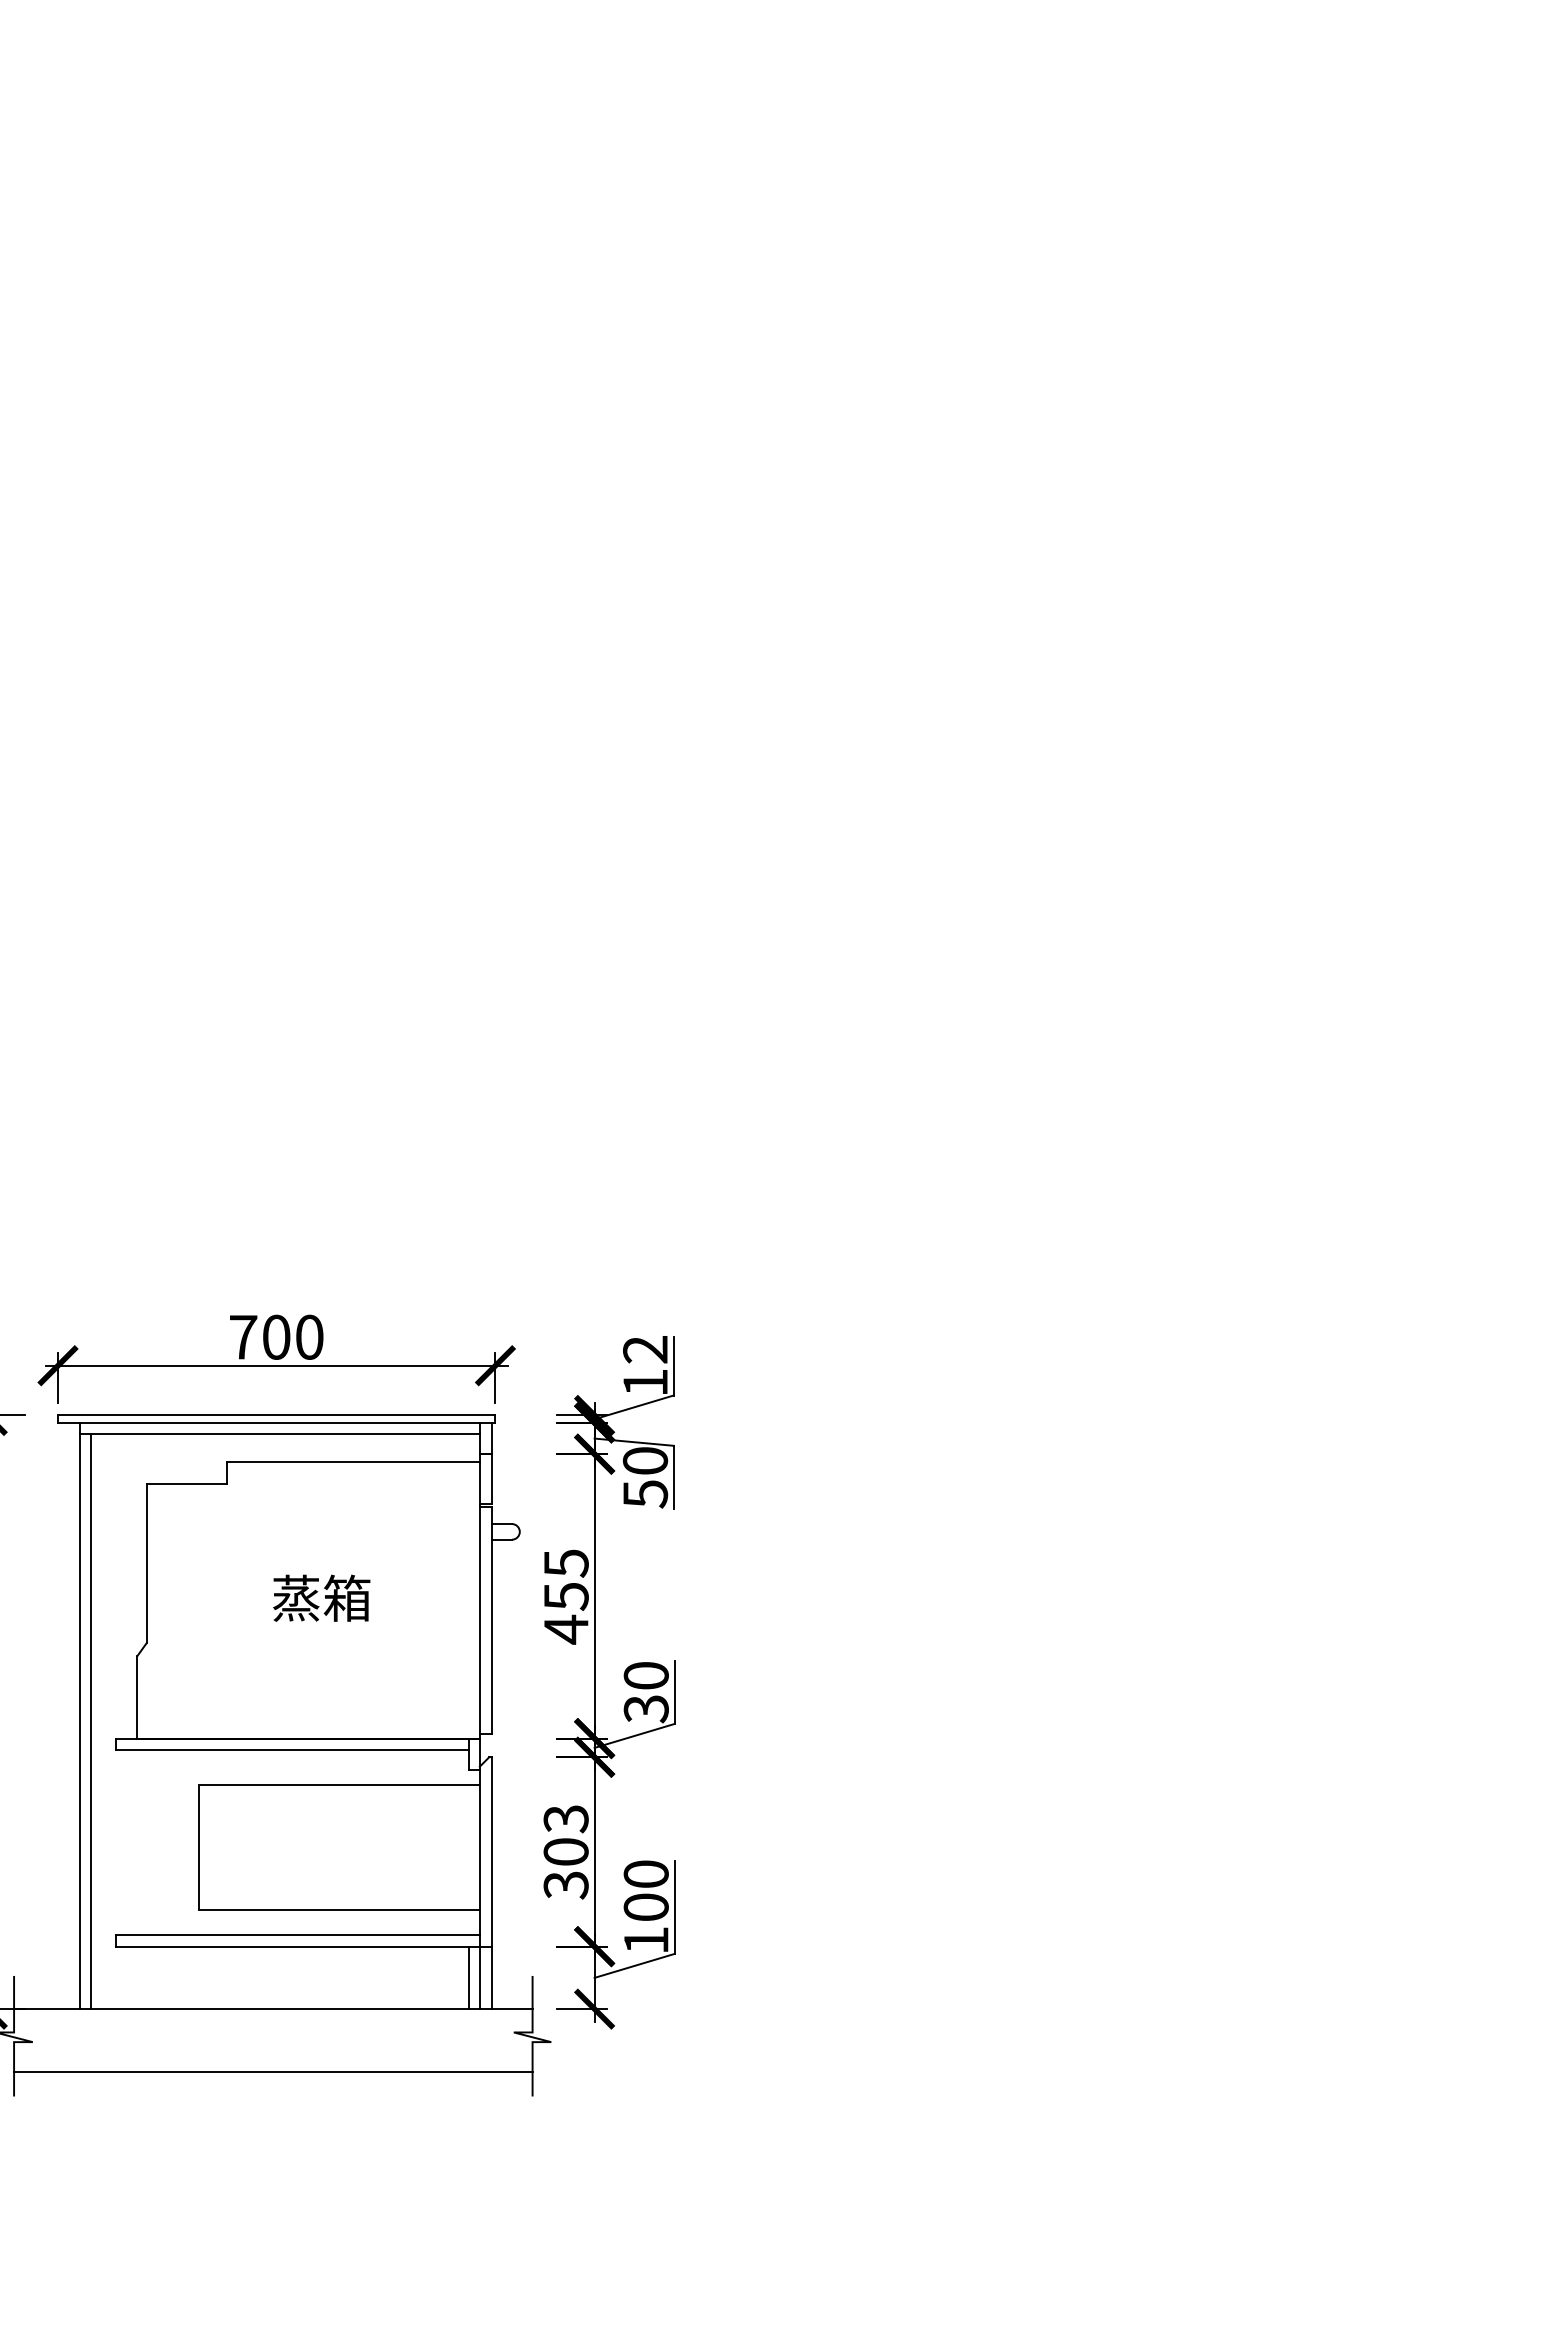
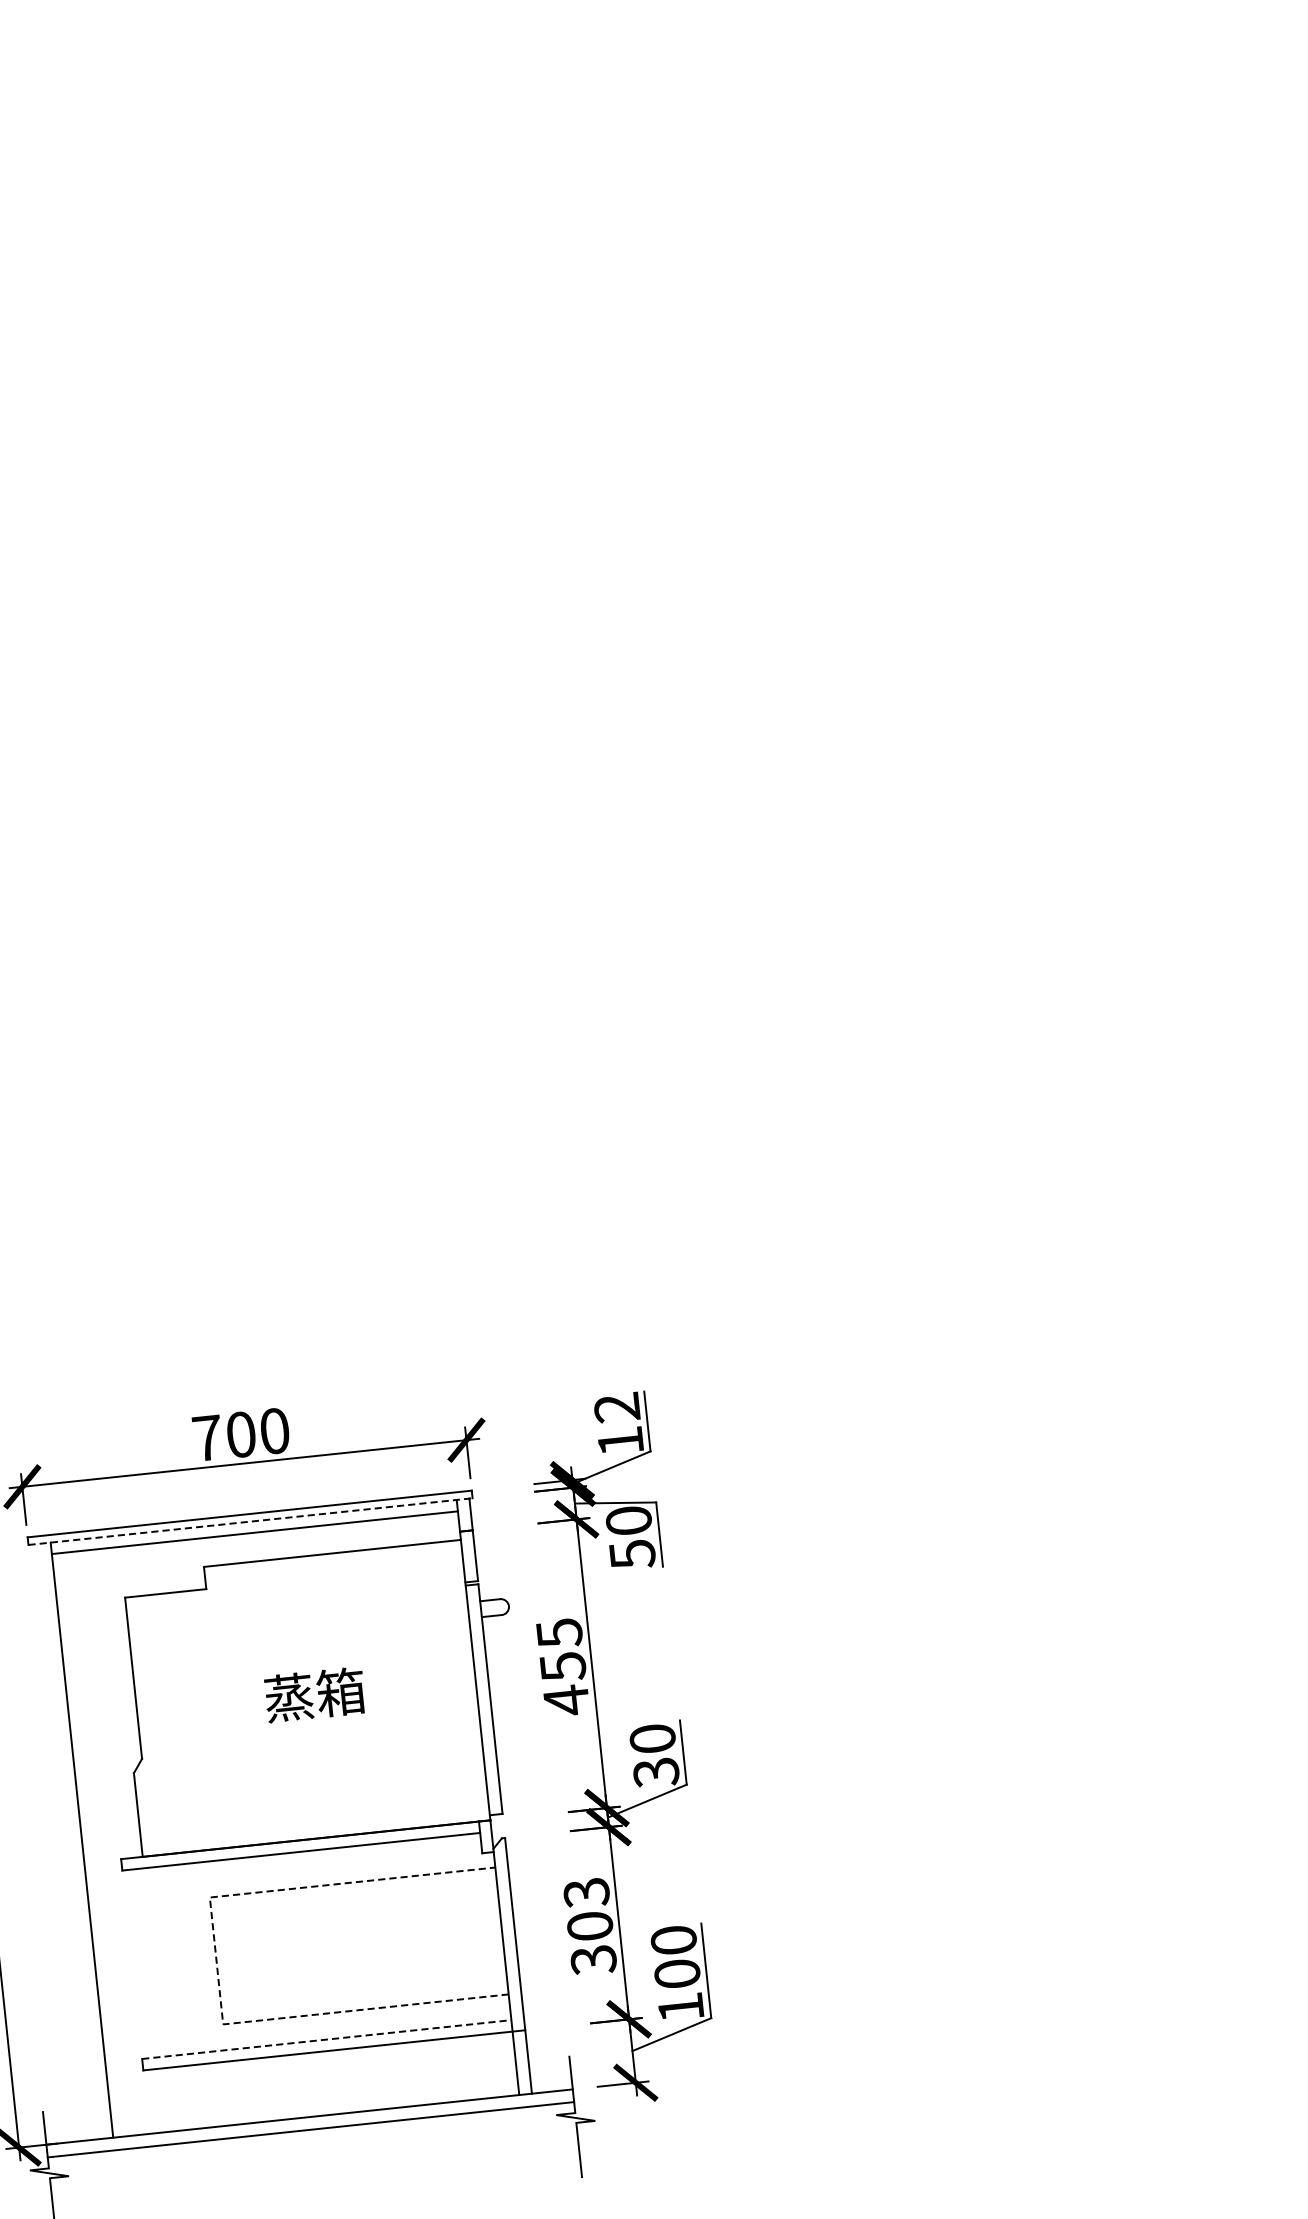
line: (276, 1422) -> (250, 1521), solid -> dashed
line: (91, 1721) -> (94, 1844), removed
line: (198, 1847) -> (216, 1960), solid -> dashed
line: (297, 1935) -> (326, 2039), solid -> dashed
line: (468, 1977) -> (504, 2064), removed
line: (273, 2071) -> (311, 2129), moved

